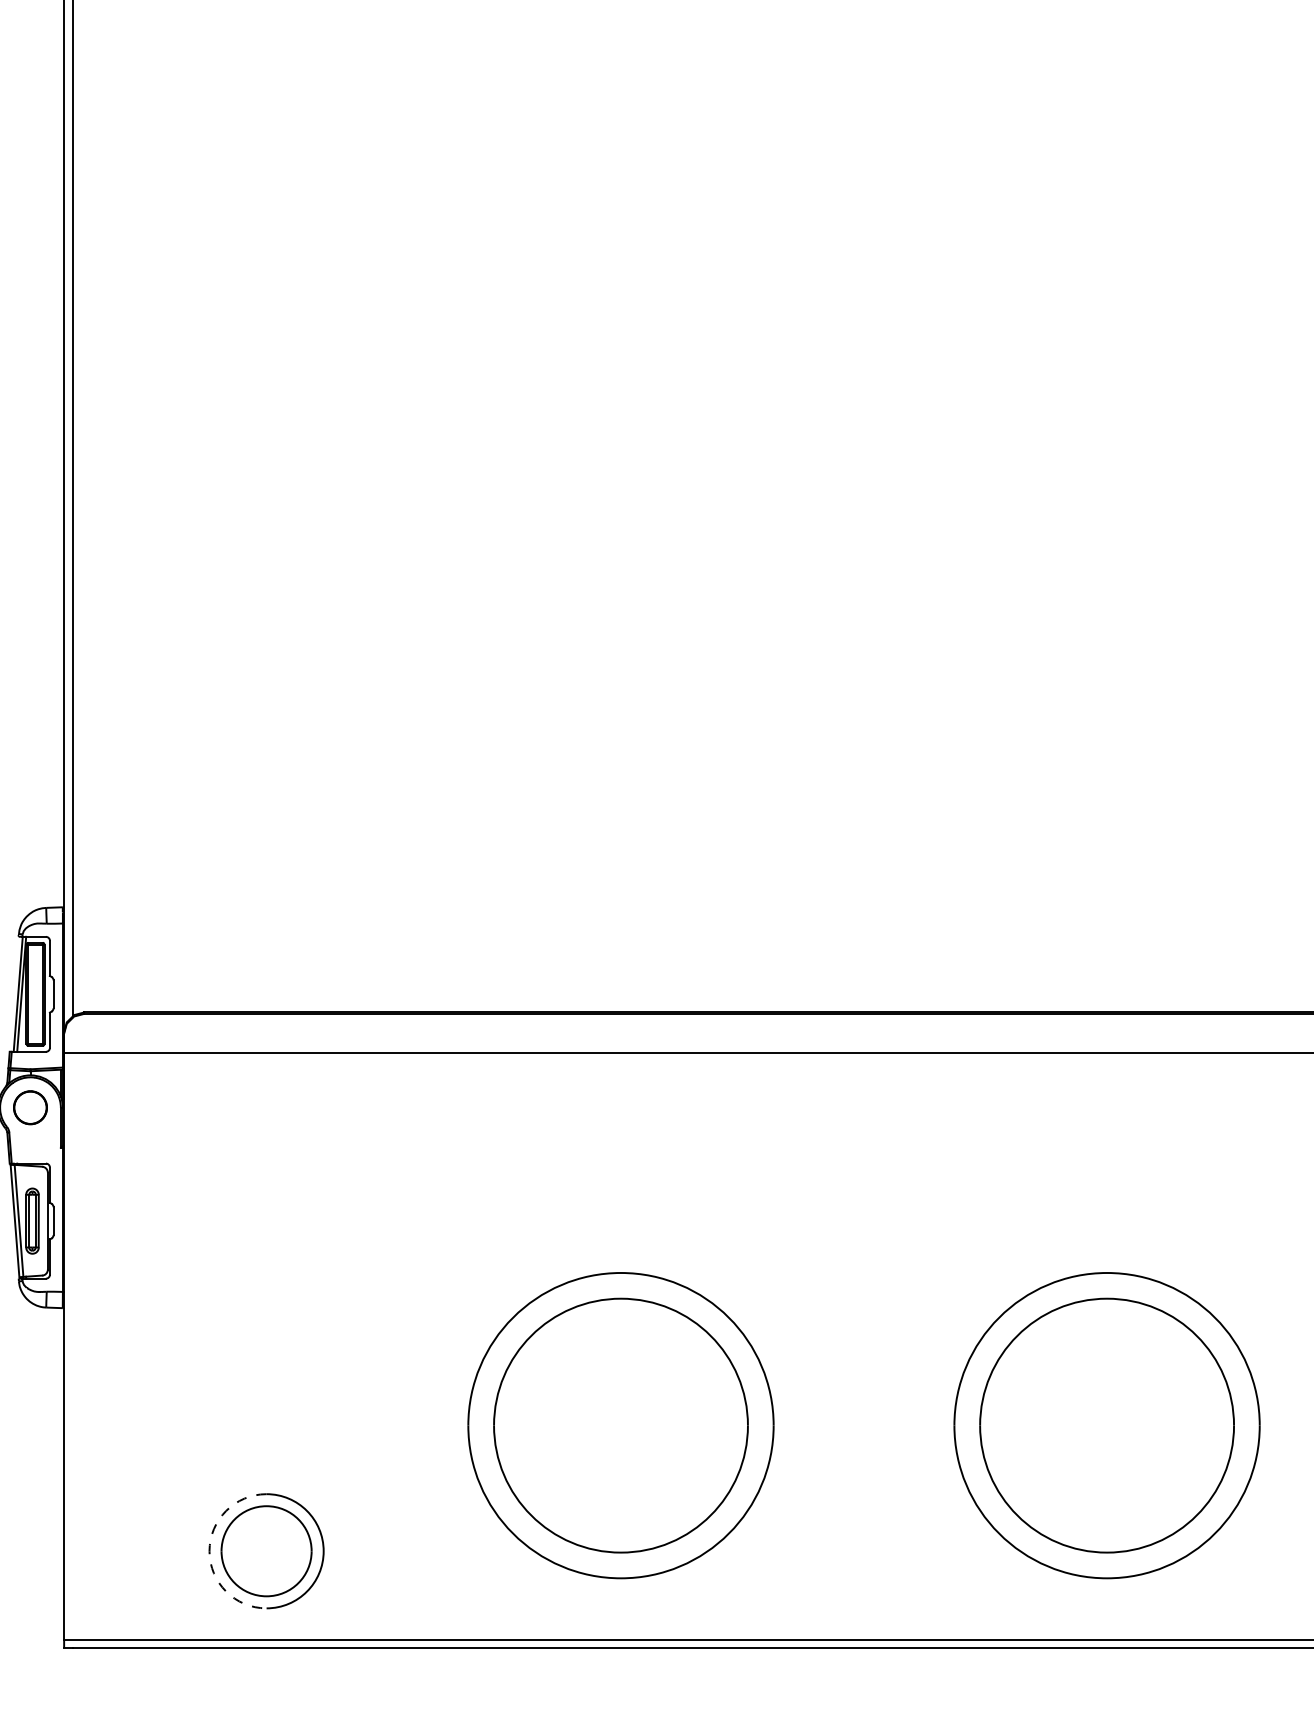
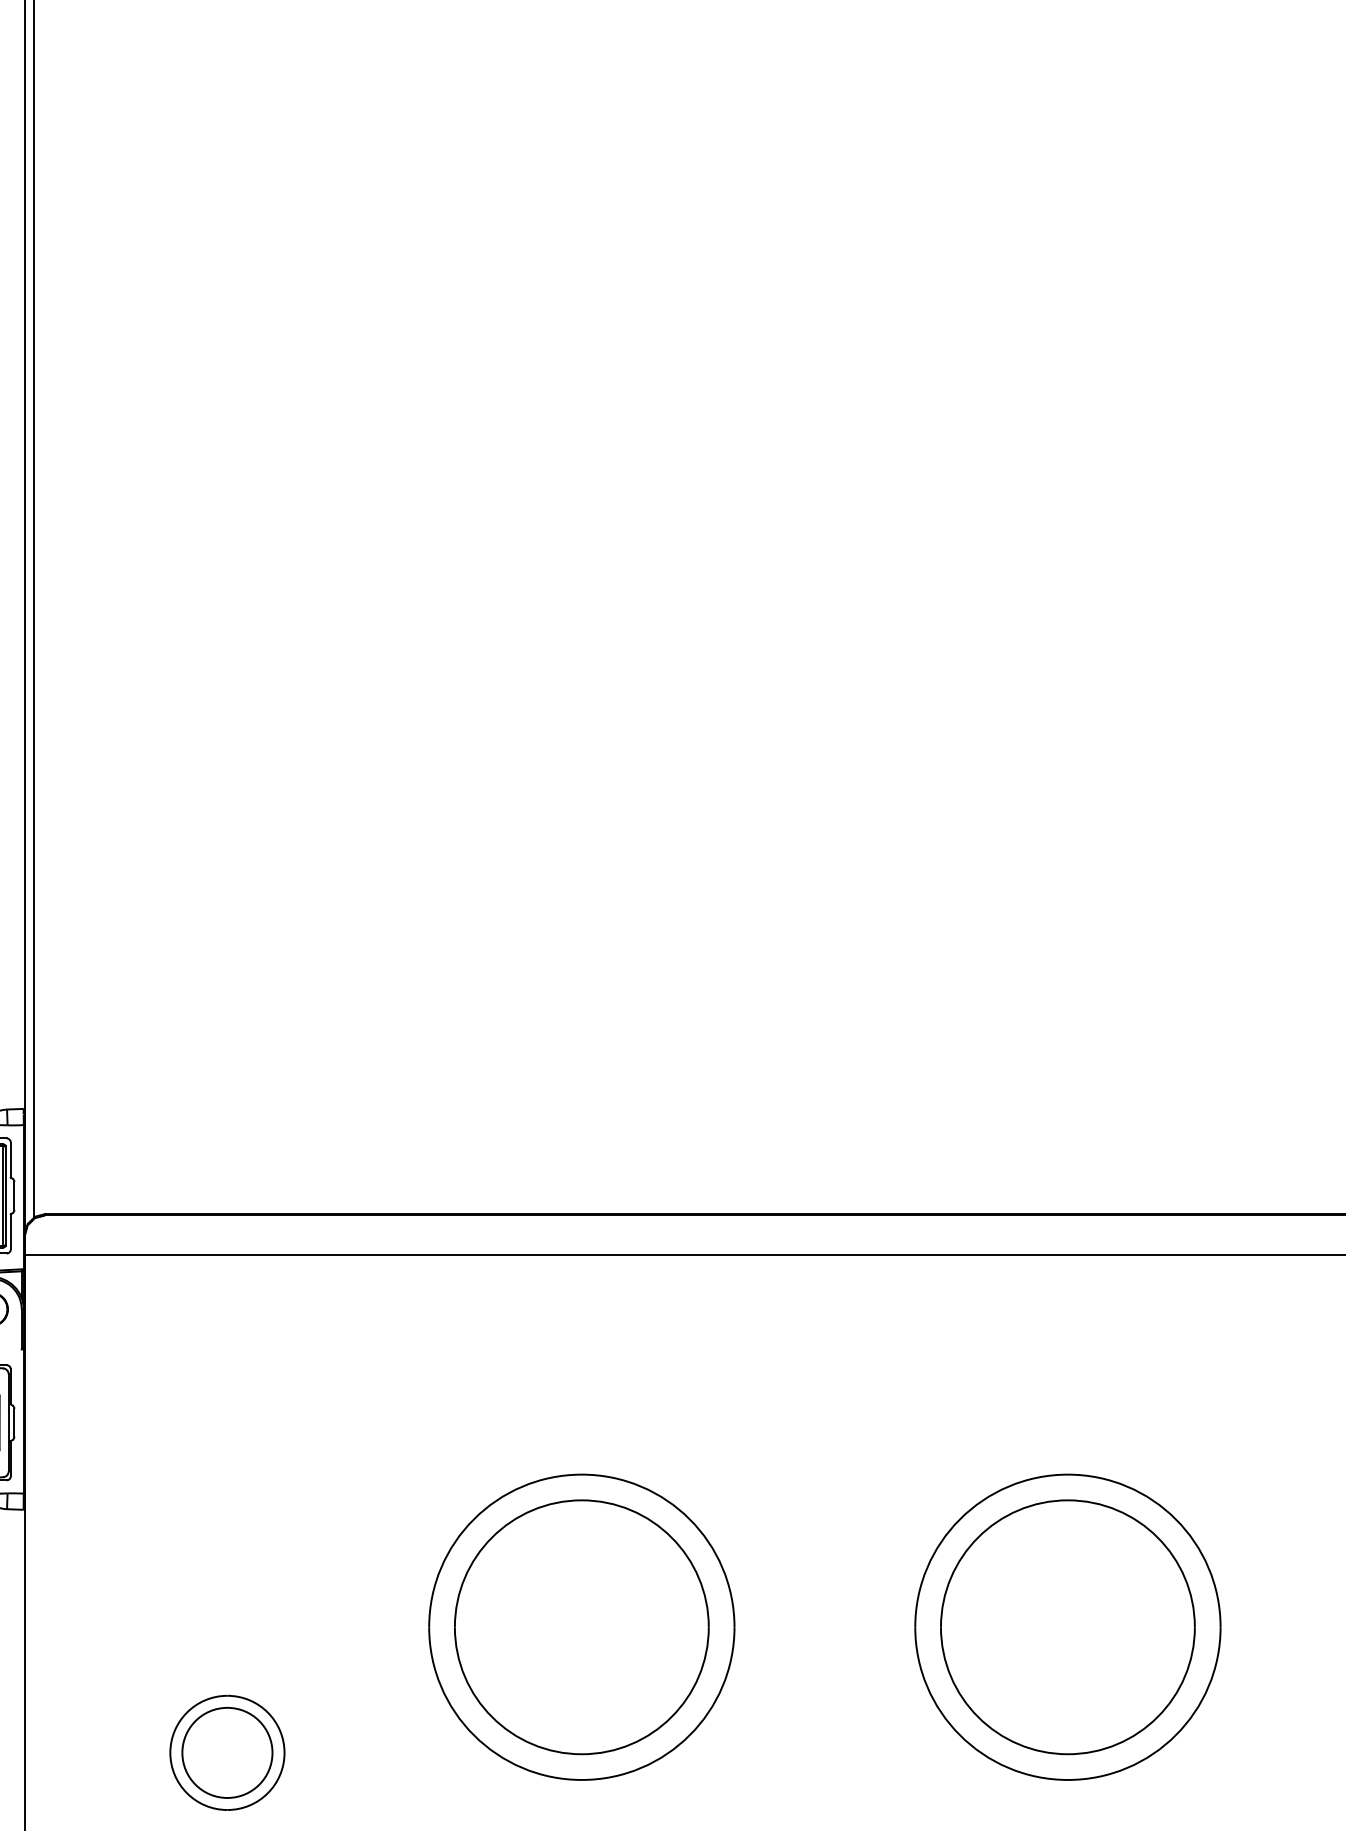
arc: (209, 1550) -> (170, 1752), dashed -> solid

